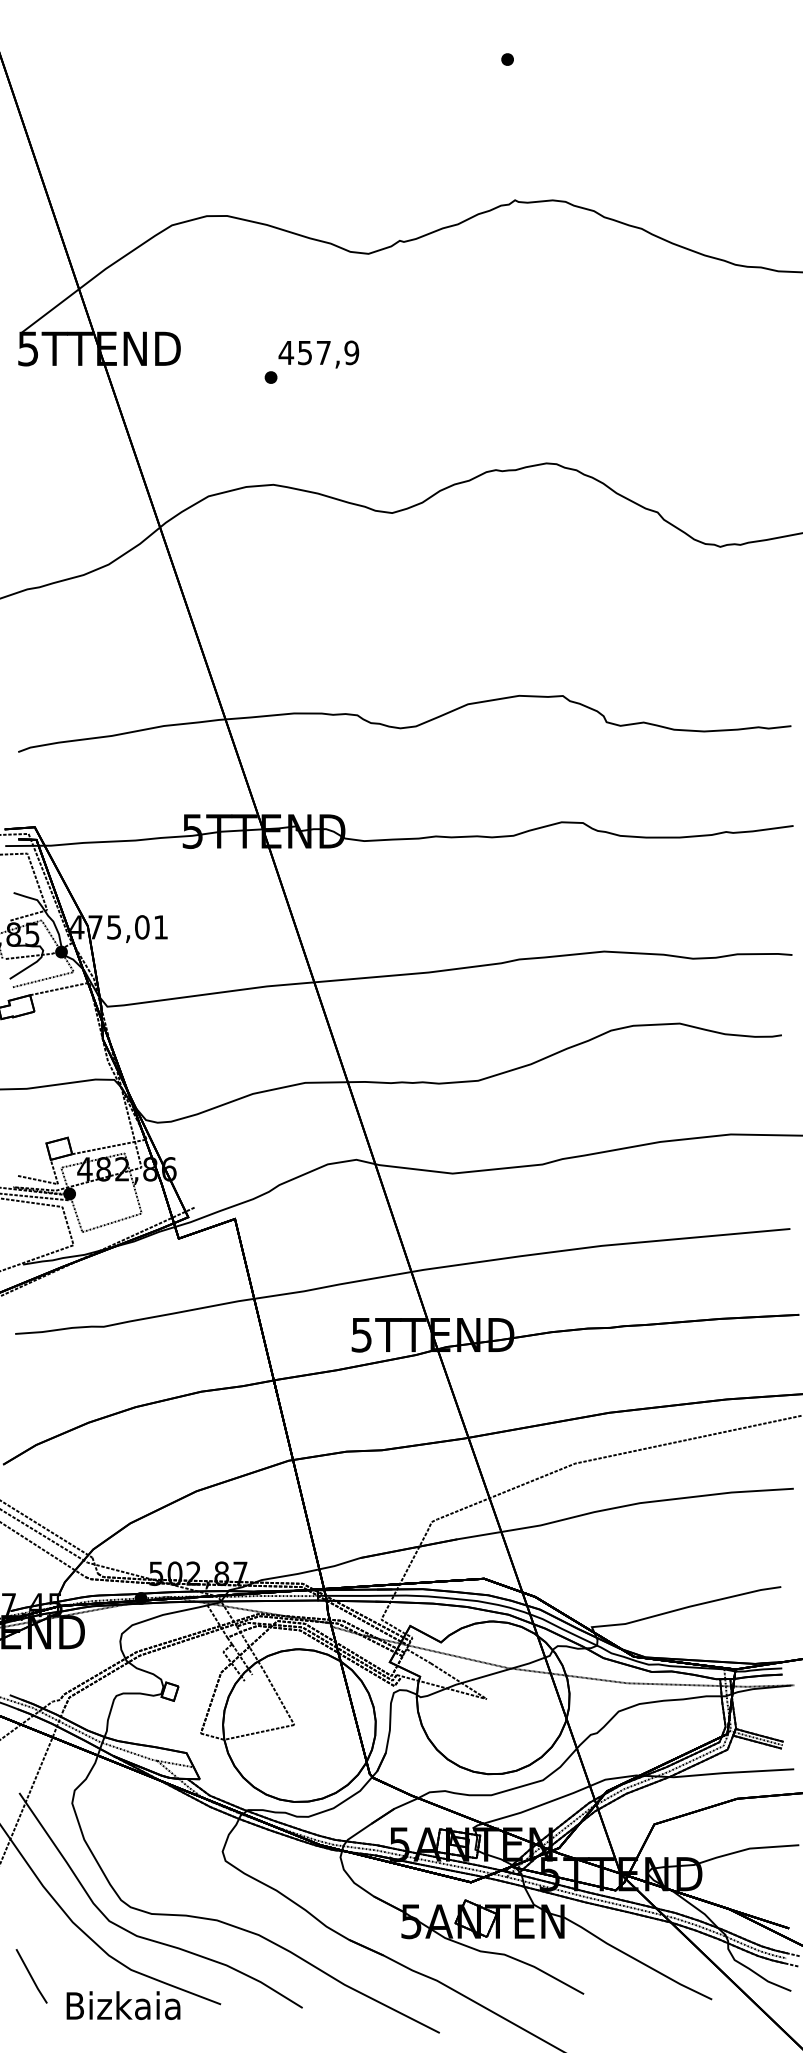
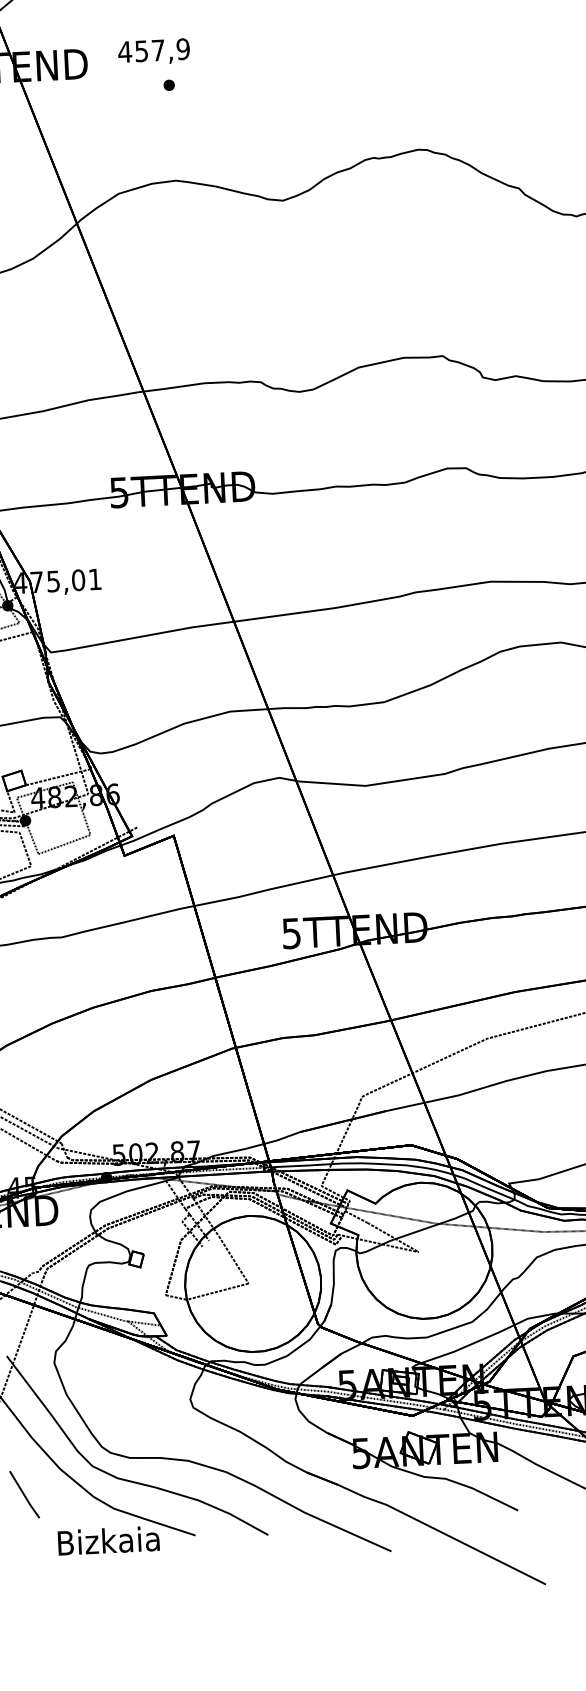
text: (318, 354) -> (153, 52), moved
line: (31, 1976) -> (24, 1494), moved

